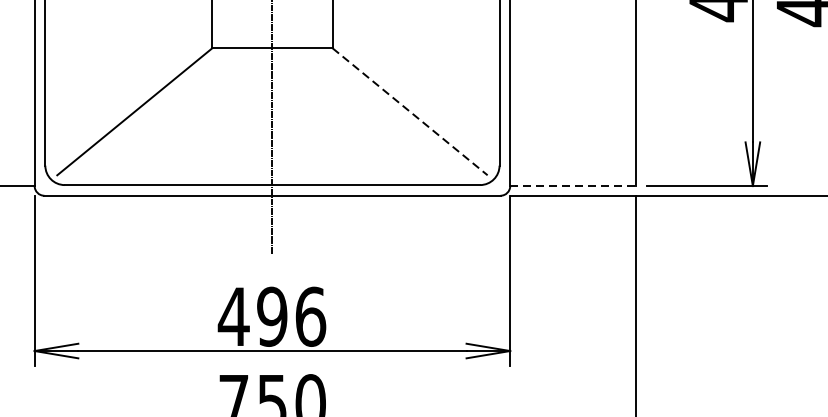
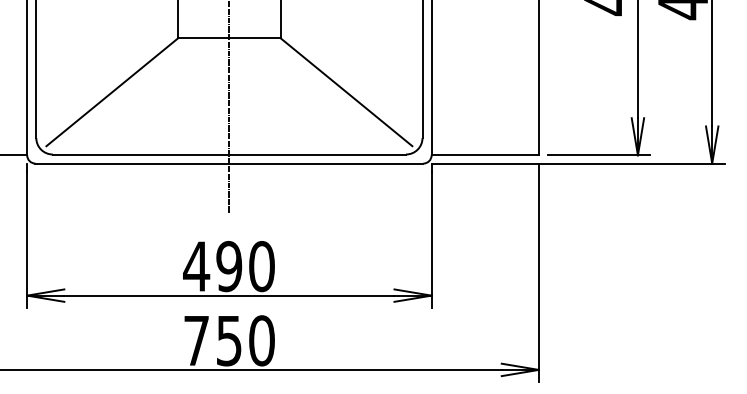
line: (410, 112) -> (346, 92), dashed -> solid
line: (573, 186) -> (485, 155), dashed -> solid
text: (311, 316) -> (262, 266), 496 -> 490

